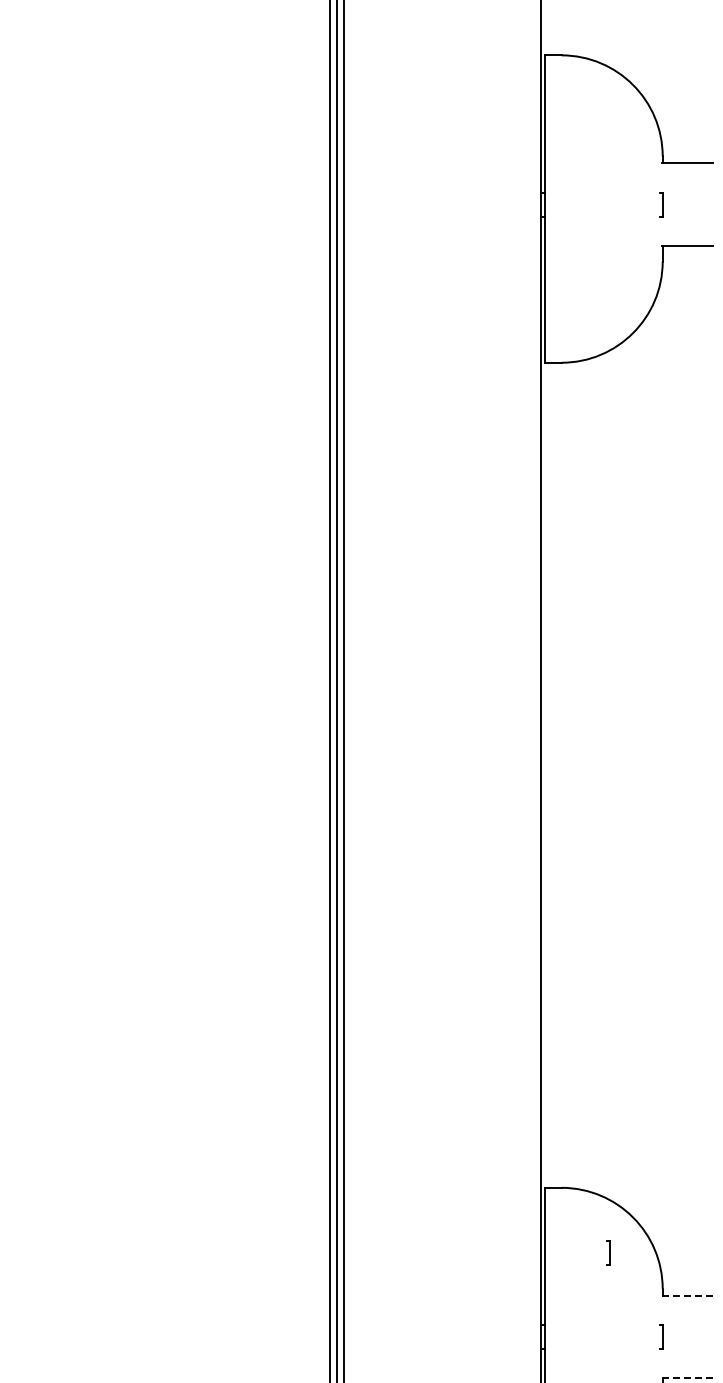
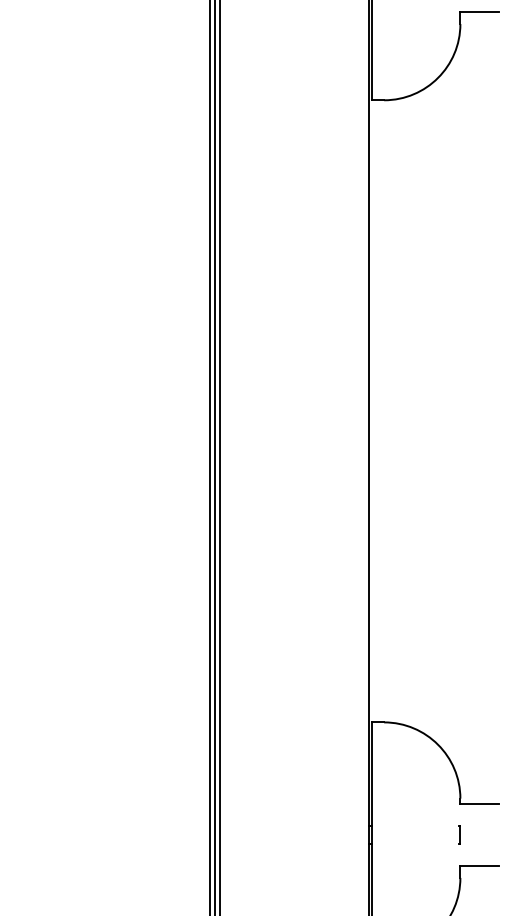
part: (608, 1252) -> (419, 771), removed
line: (687, 1295) -> (479, 803), dashed -> solid
line: (687, 1378) -> (479, 866), dashed -> solid

